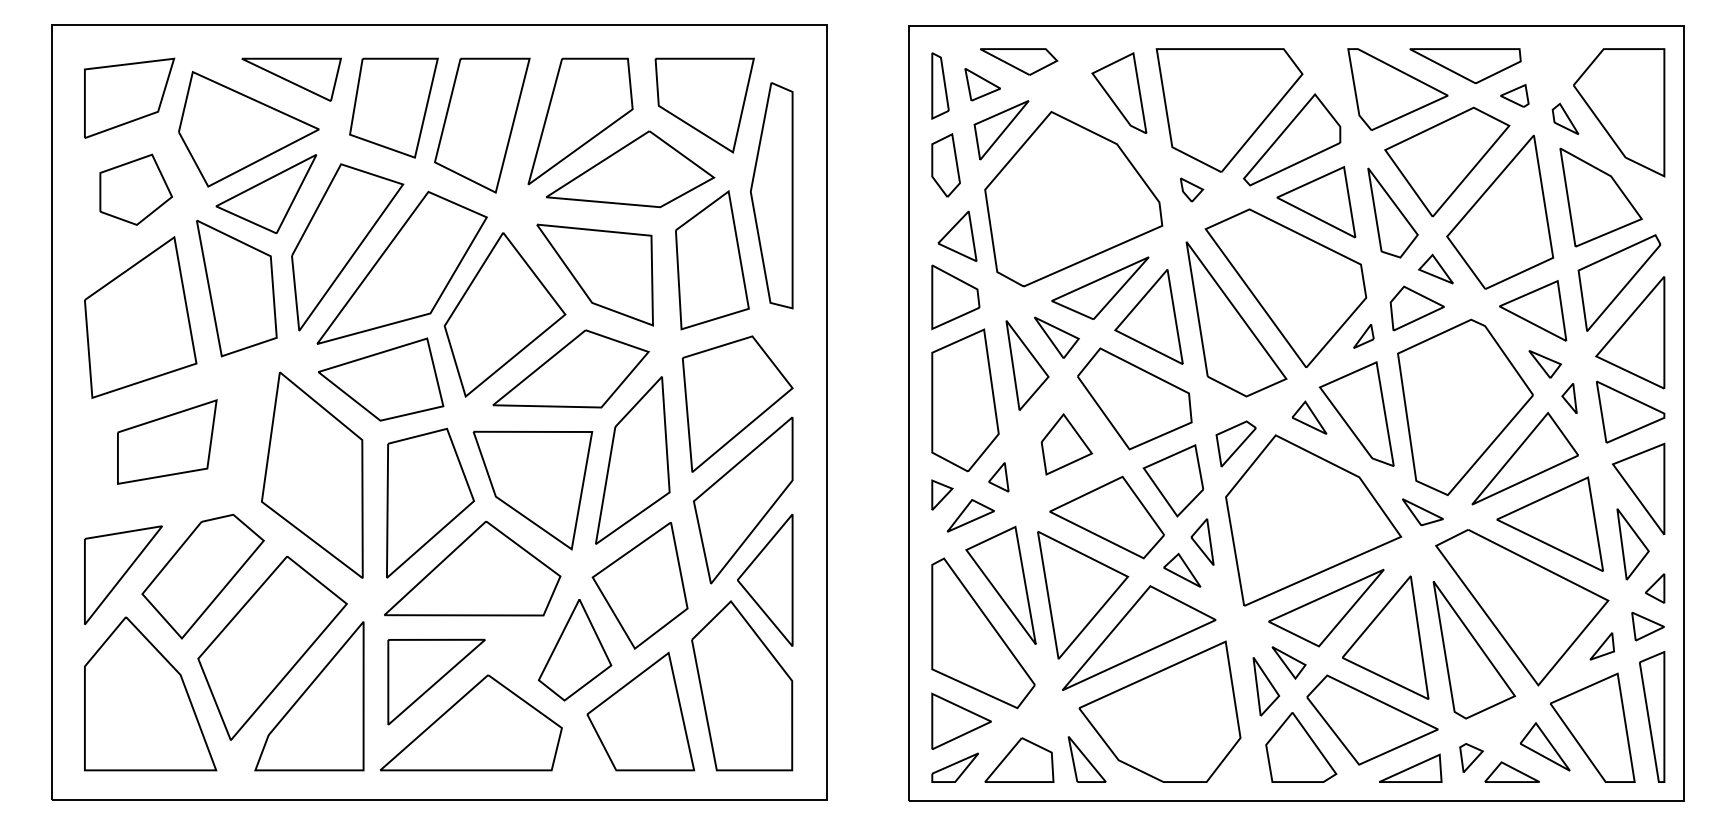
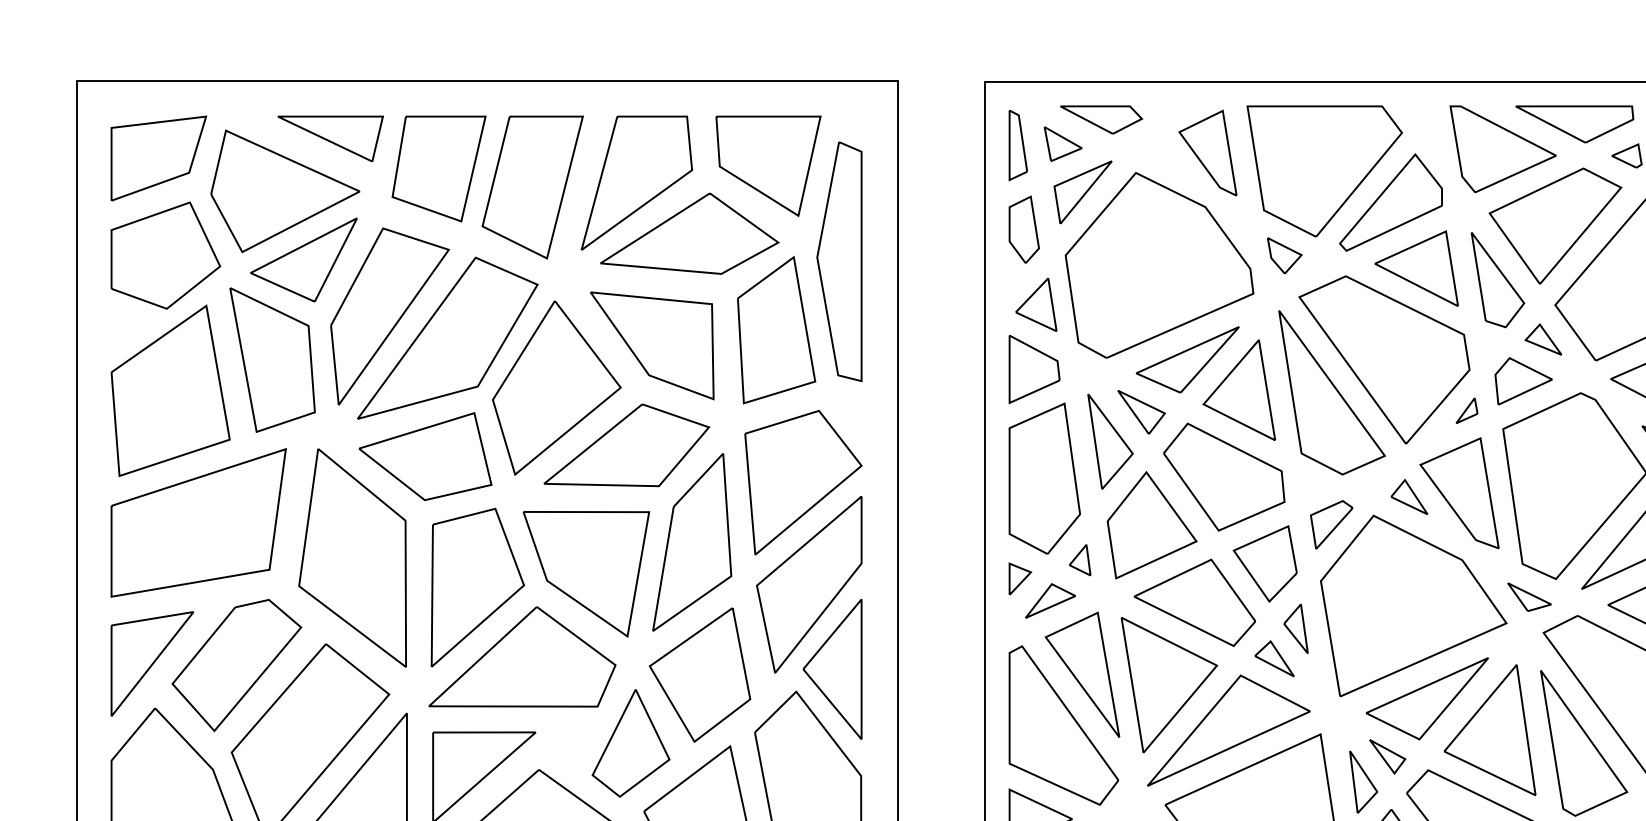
part: (136, 189) -> (166, 255), size x1.43
part: (1191, 189) -> (1284, 255), size x1.43
part: (167, 441) -> (199, 522), size x1.67
part: (1066, 444) -> (1151, 525), size x1.67

